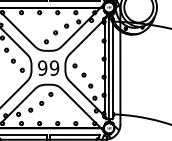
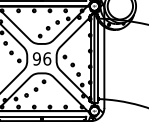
text: (54, 67) -> (47, 58), 99 -> 96

